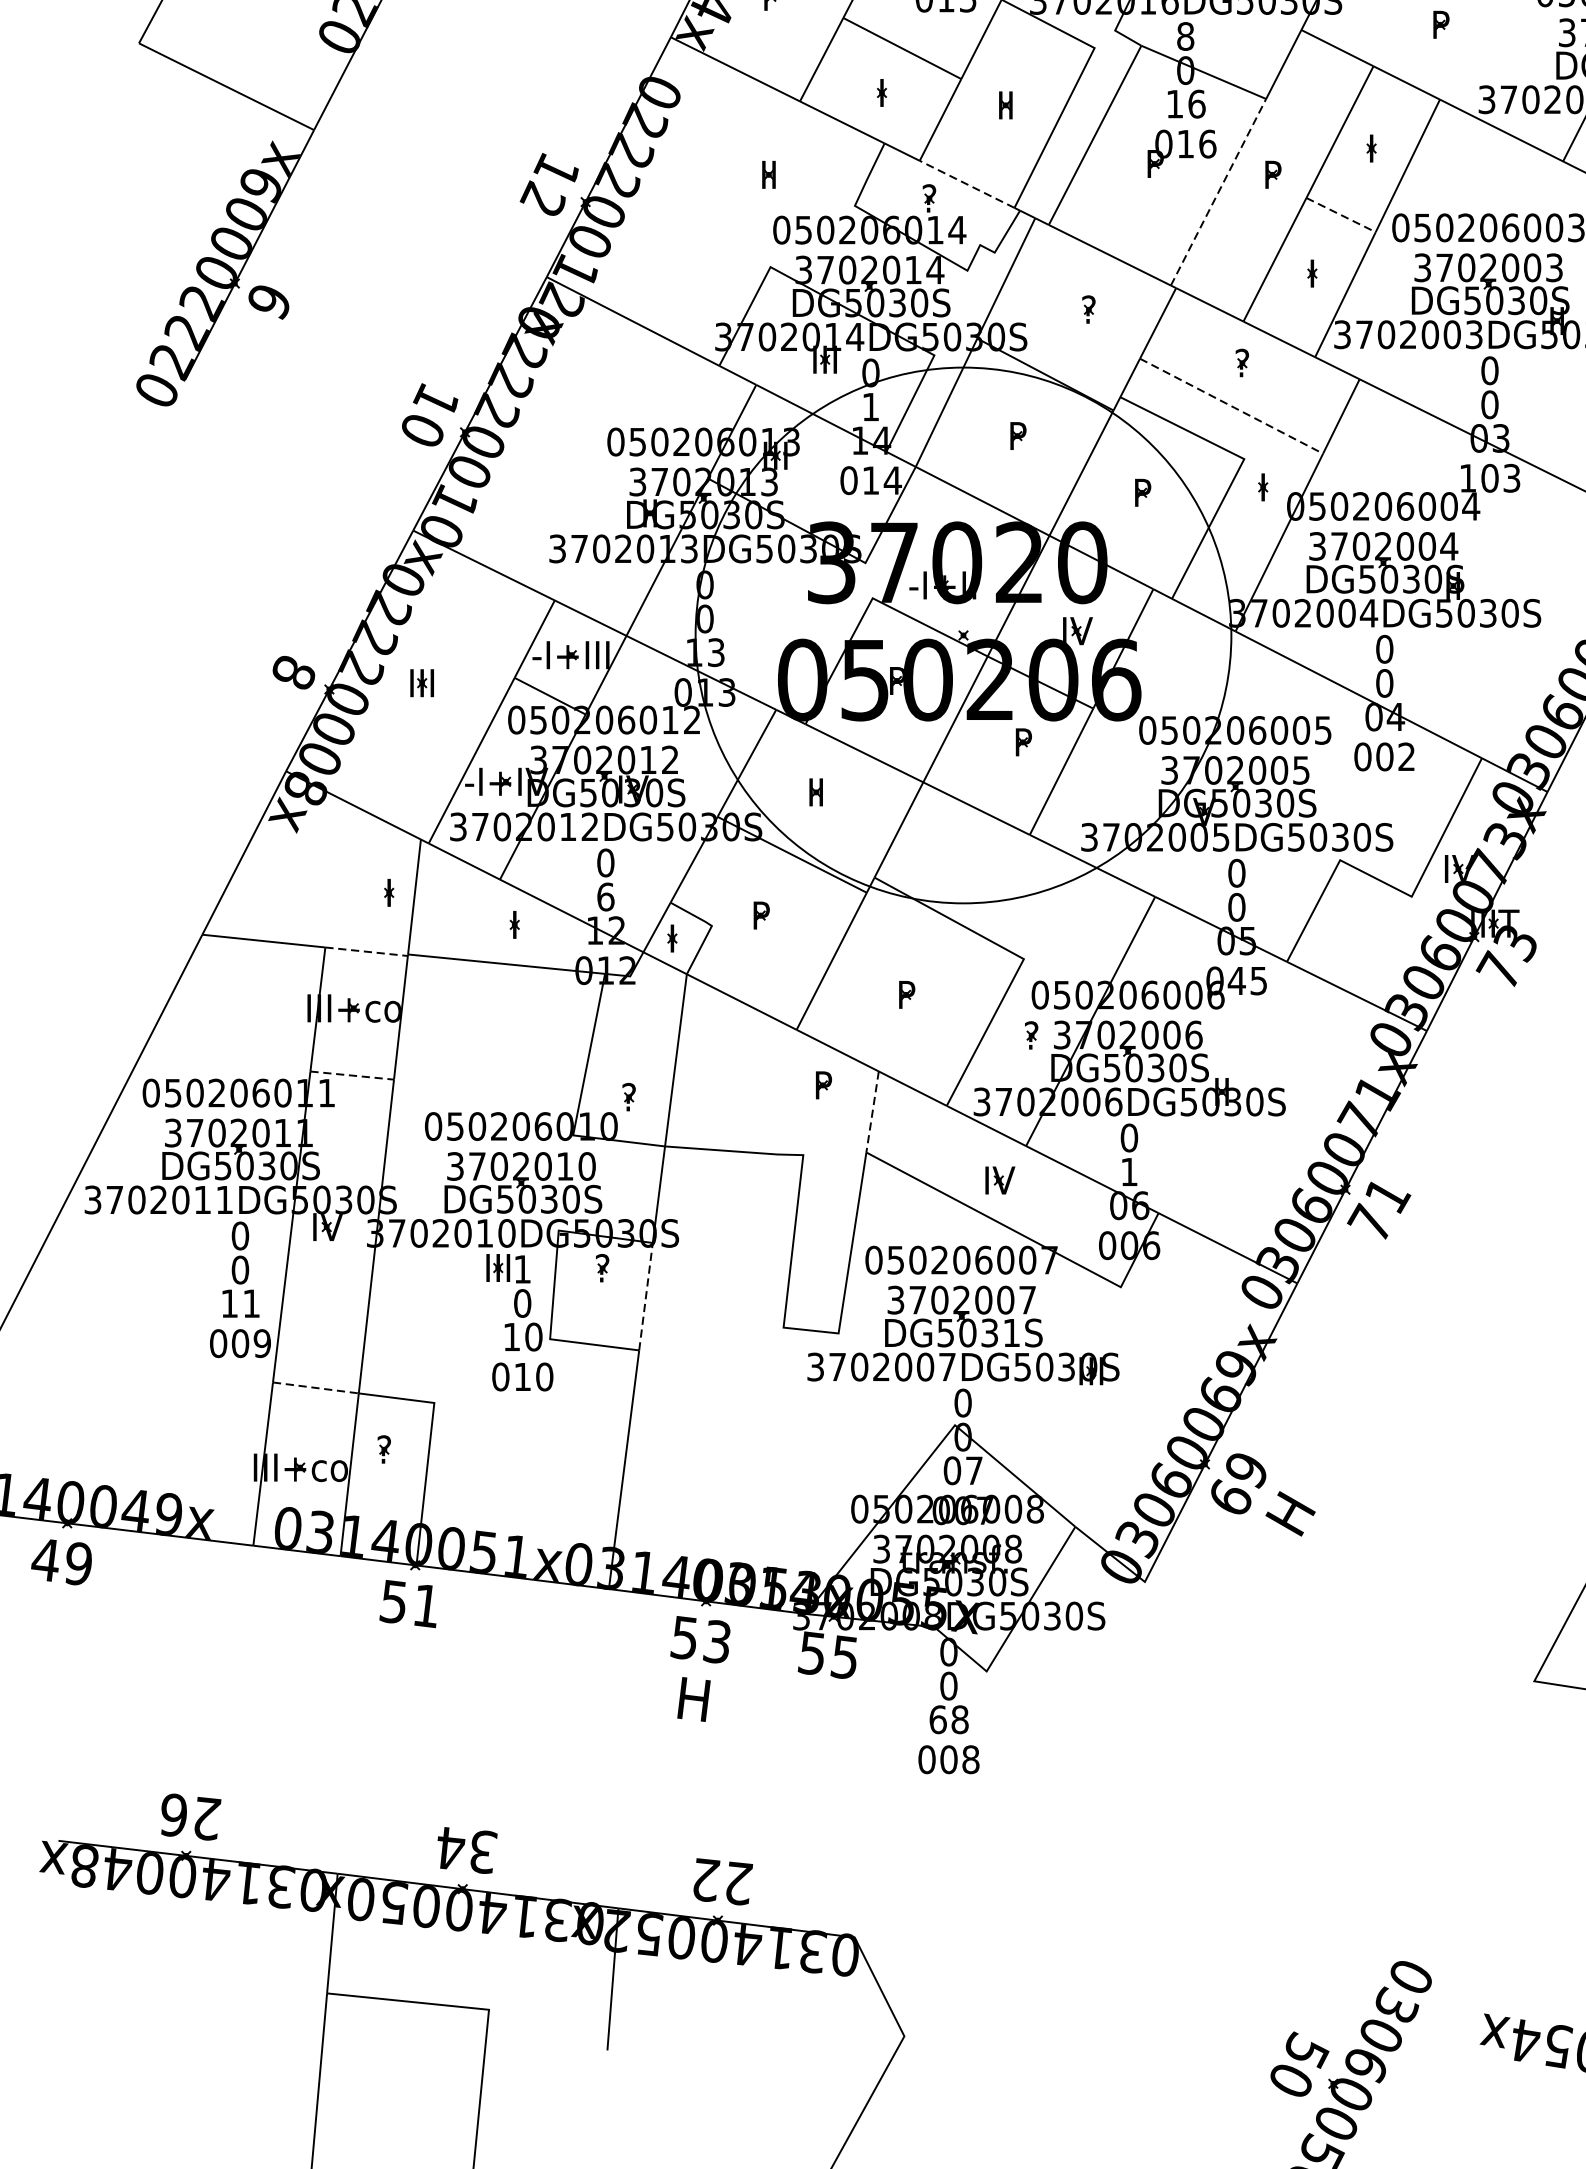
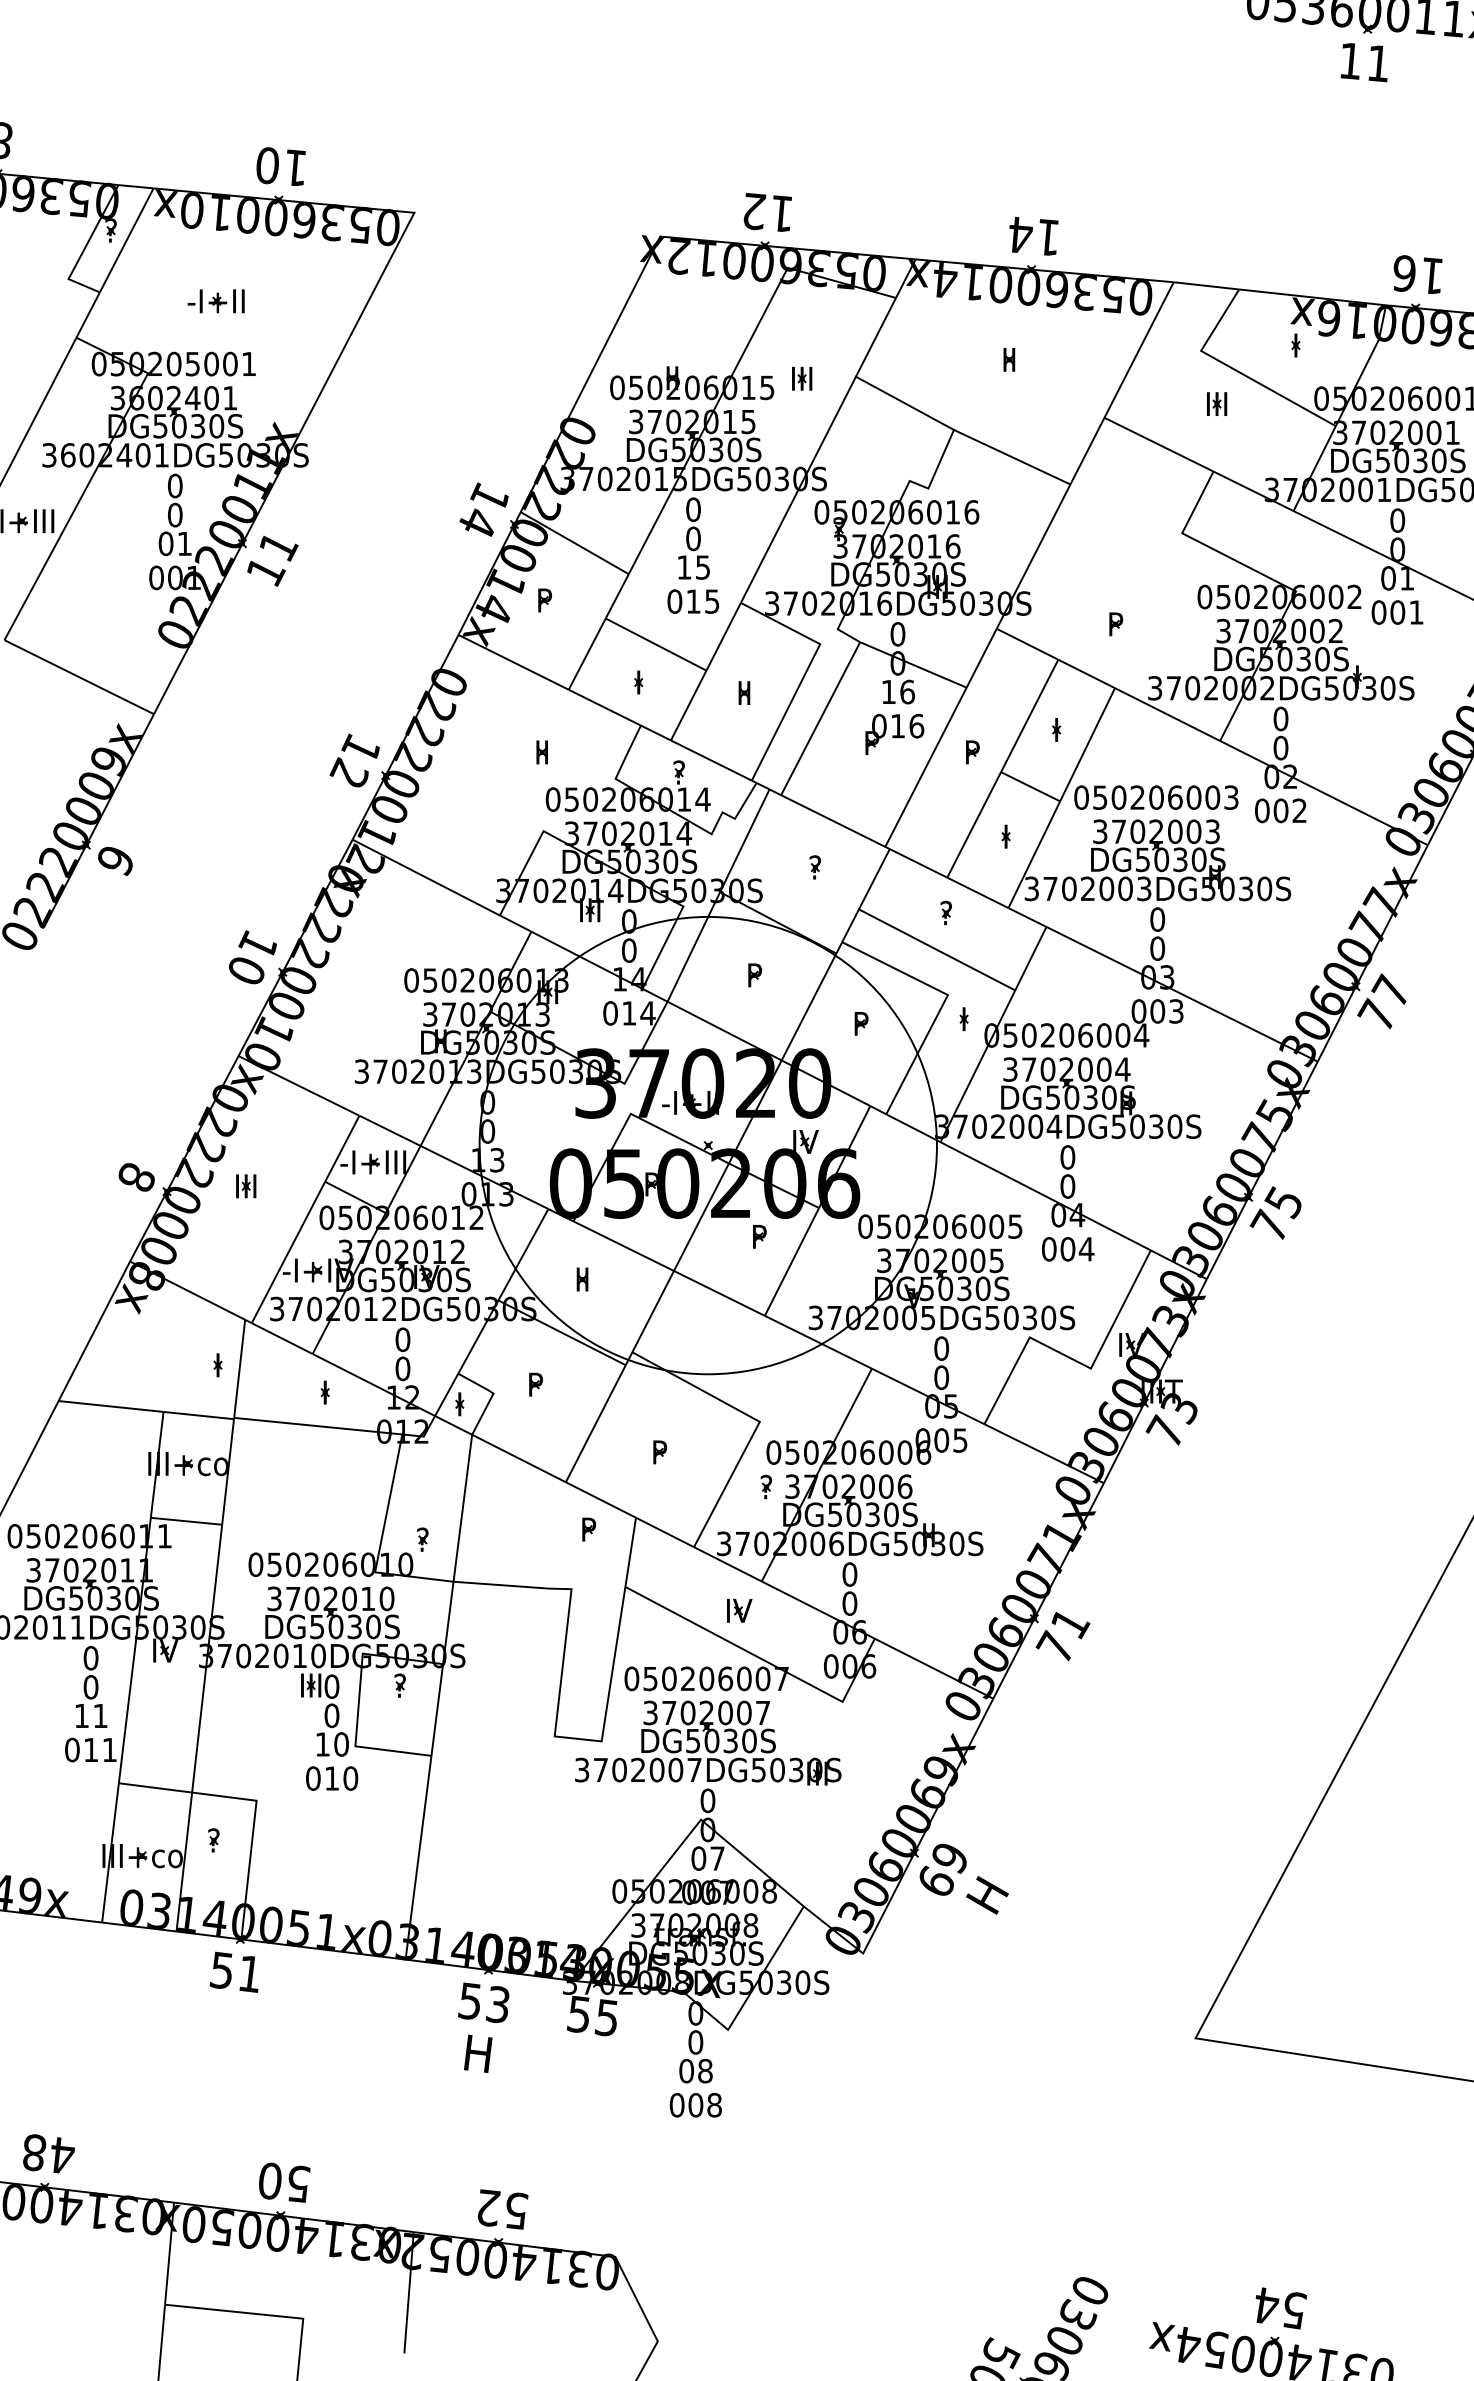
text: (1185, 36) -> (897, 634), 8 -> 0
line: (966, 184) -> (710, 760), dashed -> solid
line: (1219, 191) -> (926, 766), dashed -> solid
line: (1340, 214) -> (1030, 786), dashed -> solid
line: (1232, 405) -> (937, 949), dashed -> solid
text: (871, 406) -> (629, 950), 1 -> 0
text: (1467, 478) -> (1138, 1011), 103 -> 003
text: (1406, 757) -> (1086, 1249), 002 -> 004
text: (605, 896) -> (402, 1368), 6 -> 0
line: (367, 951) -> (199, 1415), dashed -> solid
text: (1236, 980) -> (941, 1440), 045 -> 005
line: (352, 1075) -> (186, 1521), dashed -> solid
line: (872, 1112) -> (630, 1552), dashed -> solid
text: (1128, 1171) -> (849, 1603), 1 -> 0
text: (522, 1269) -> (331, 1686), 1 -> 0
line: (646, 1296) -> (437, 1709), dashed -> solid
text: (1011, 1332) -> (749, 1740), DG5031S -> DG5030S
text: (251, 1342) -> (100, 1749), 009 -> 011
line: (315, 1387) -> (155, 1787), dashed -> solid
text: (937, 1718) -> (686, 2070), 68 -> 08
text: (190, 1817) -> (48, 2154), 26 -> 48
text: (467, 1850) -> (284, 2182), 34 -> 50
text: (738, 1883) -> (516, 2210), 22 -> 52

